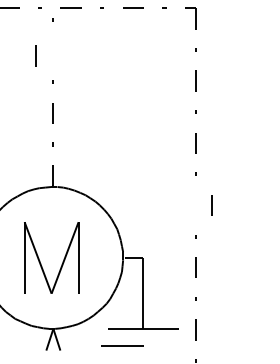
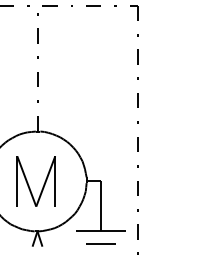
line: (35, 55) -> (36, 35), moved
line: (211, 205) -> (137, 144), moved
line: (122, 345) -> (100, 243), moved

